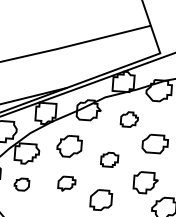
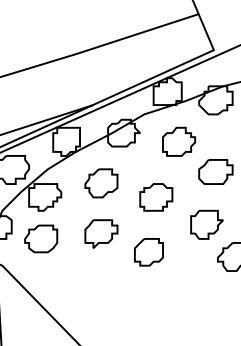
part: (129, 119) -> (178, 141), size x1.43
part: (109, 159) -> (156, 197), size x1.43
part: (66, 183) -> (101, 233), size x1.43
part: (22, 184) -> (41, 238), size x1.67

